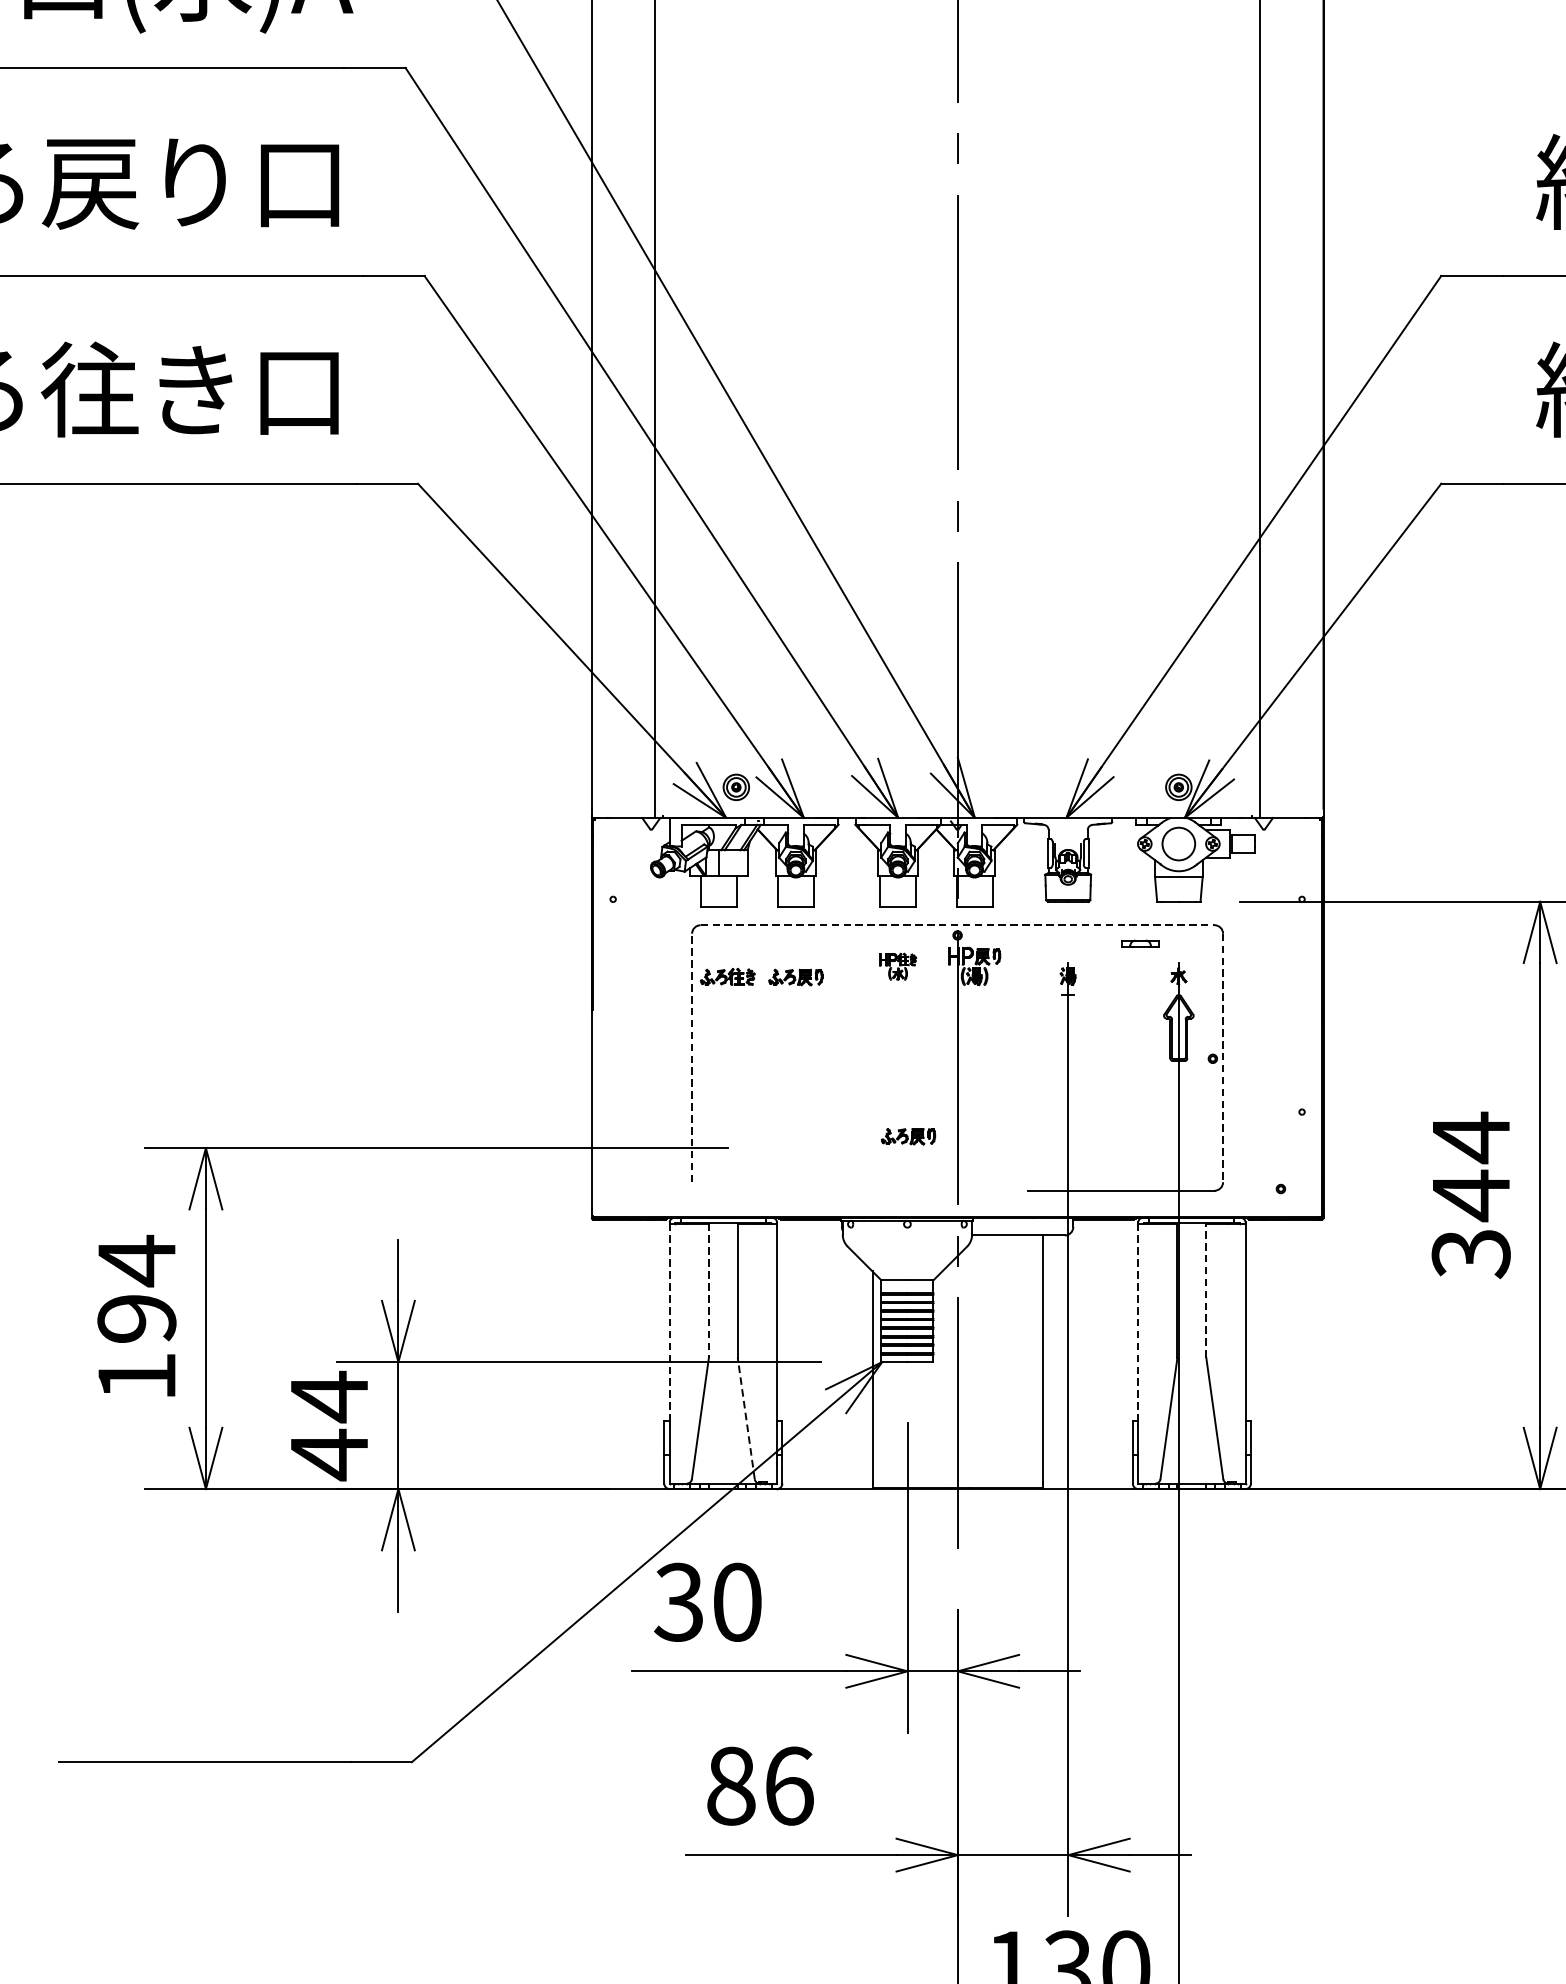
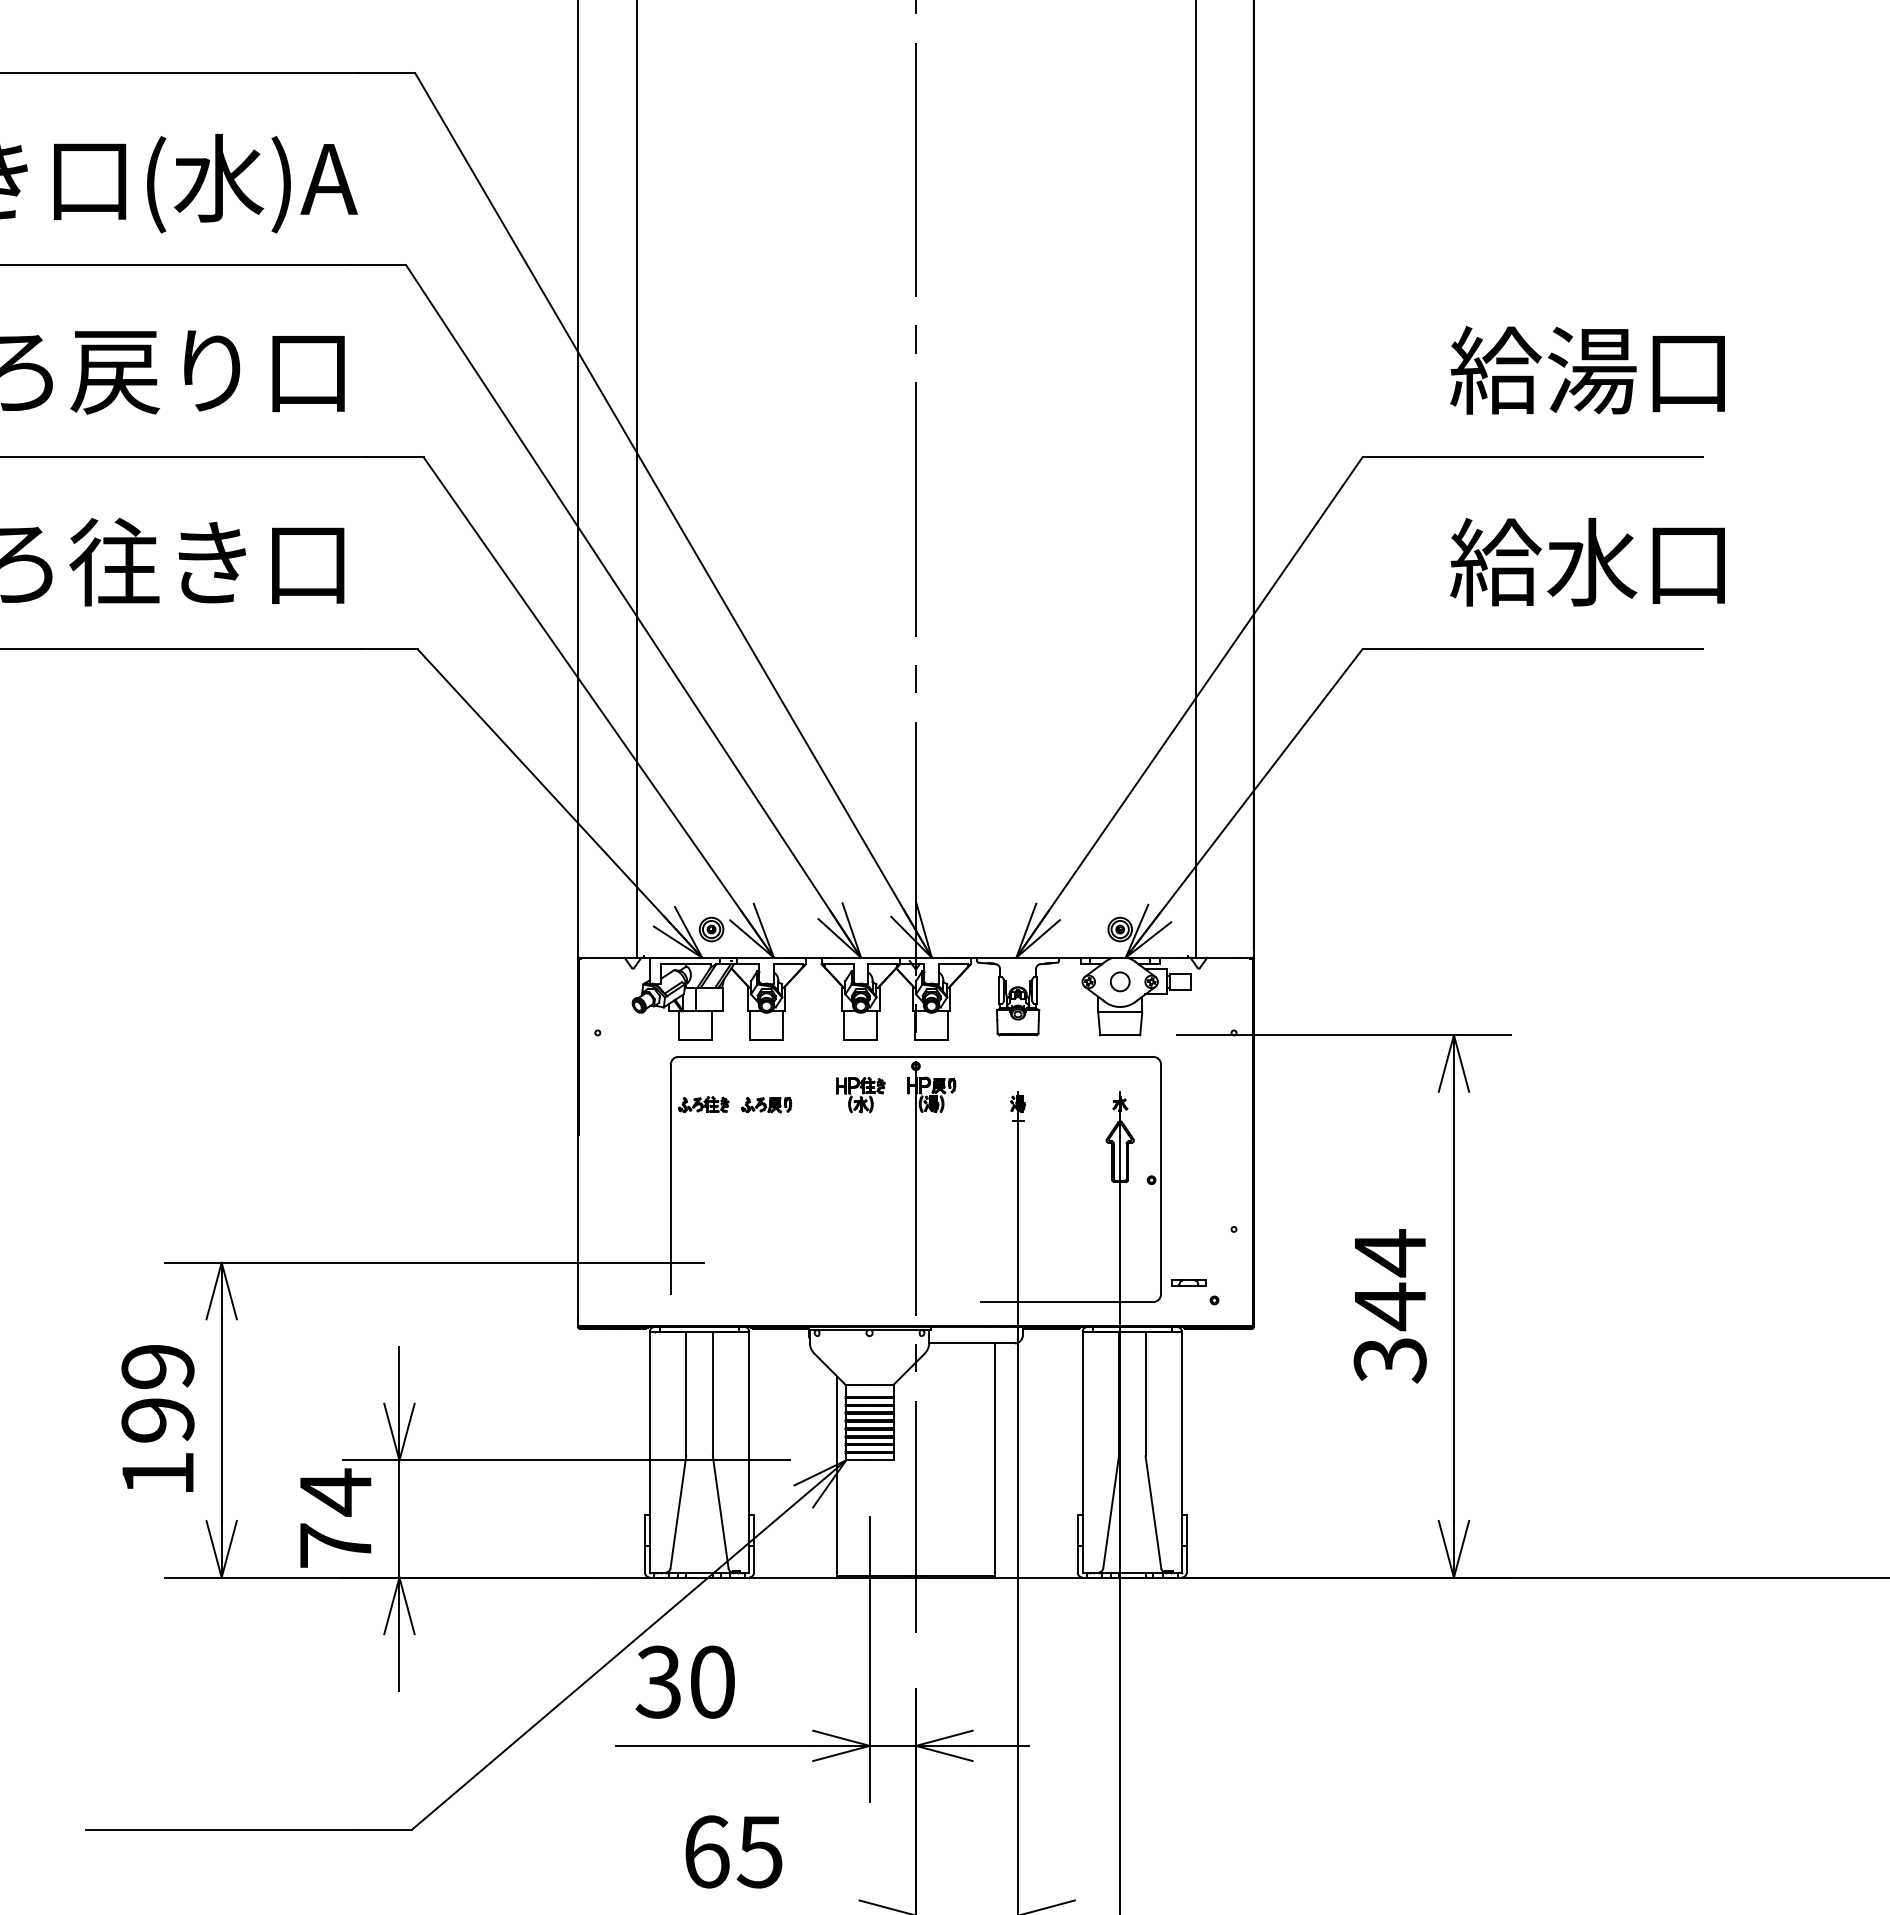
circle: (1178, 843) -> (1119, 981), size x0.62
line: (958, 924) -> (916, 1056), dashed -> solid
part: (1140, 943) -> (1188, 1282), moved
part: (897, 967) -> (860, 1095), size x1.43
line: (691, 1058) -> (670, 1179), dashed -> solid
line: (1223, 1058) -> (1161, 1179), dashed -> solid
part: (908, 1137) -> (870, 1252), removed
text: (136, 1260) -> (157, 1366), 194 -> 199
line: (709, 1290) -> (686, 1394), dashed -> solid
line: (1206, 1290) -> (1145, 1394), dashed -> solid
line: (670, 1323) -> (650, 1424), dashed -> solid
line: (1137, 1323) -> (1082, 1424), dashed -> solid
line: (746, 1418) -> (720, 1512), dashed -> solid
text: (329, 1455) -> (335, 1546), 44 -> 74
text: (760, 1785) -> (733, 1851), 86 -> 65

